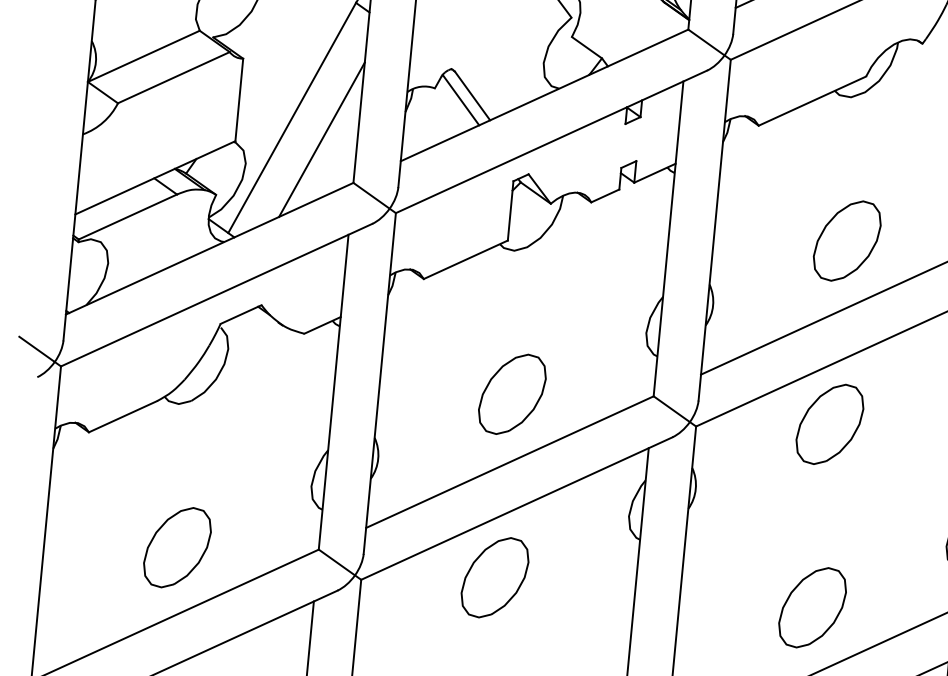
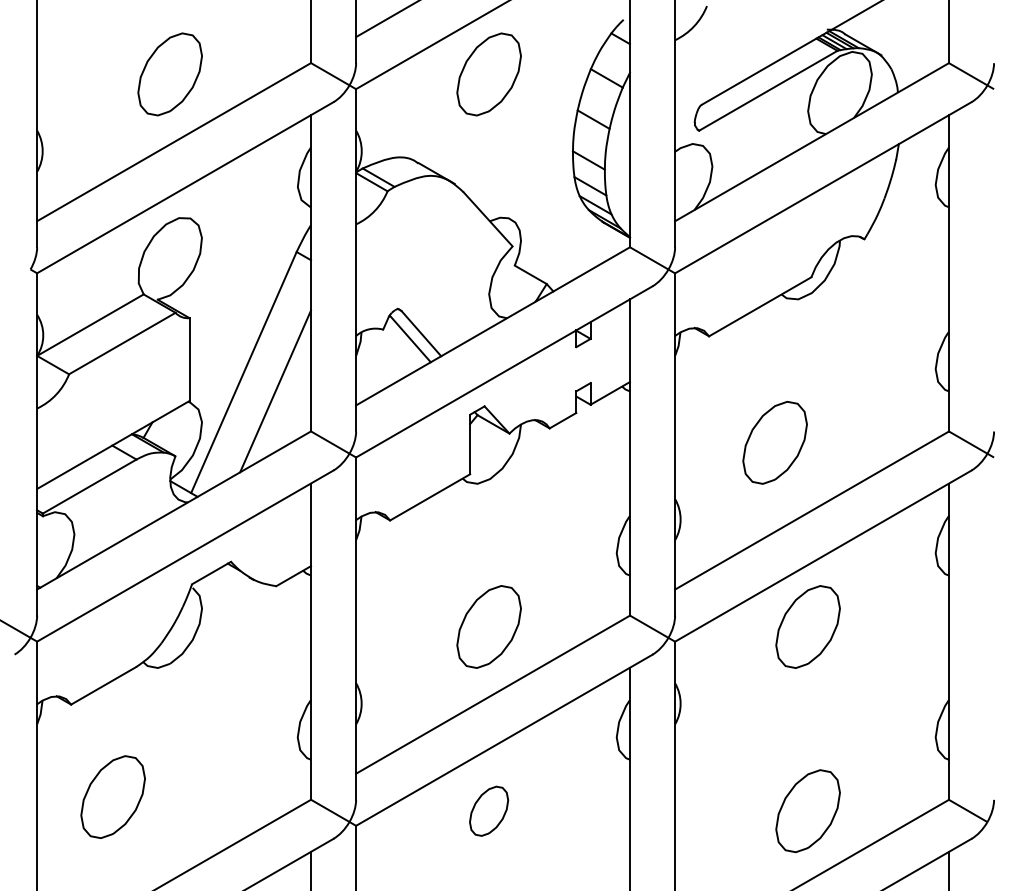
part: (846, 240) -> (774, 442), moved
part: (176, 546) -> (112, 796), moved
part: (494, 578) -> (488, 811), size x0.6

